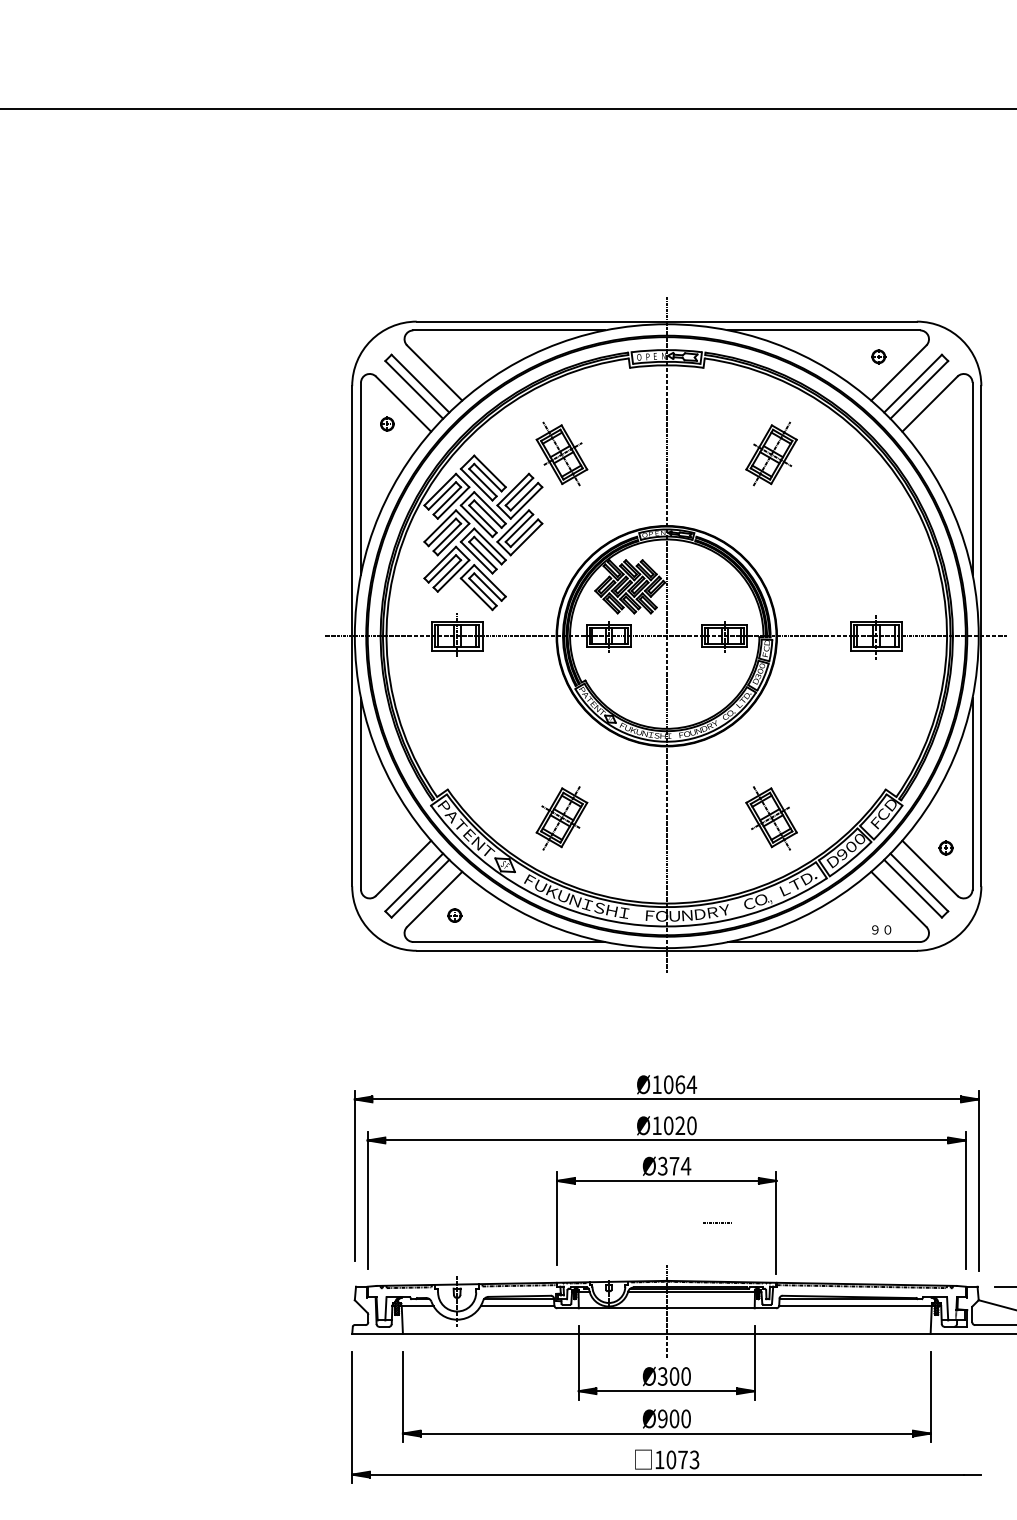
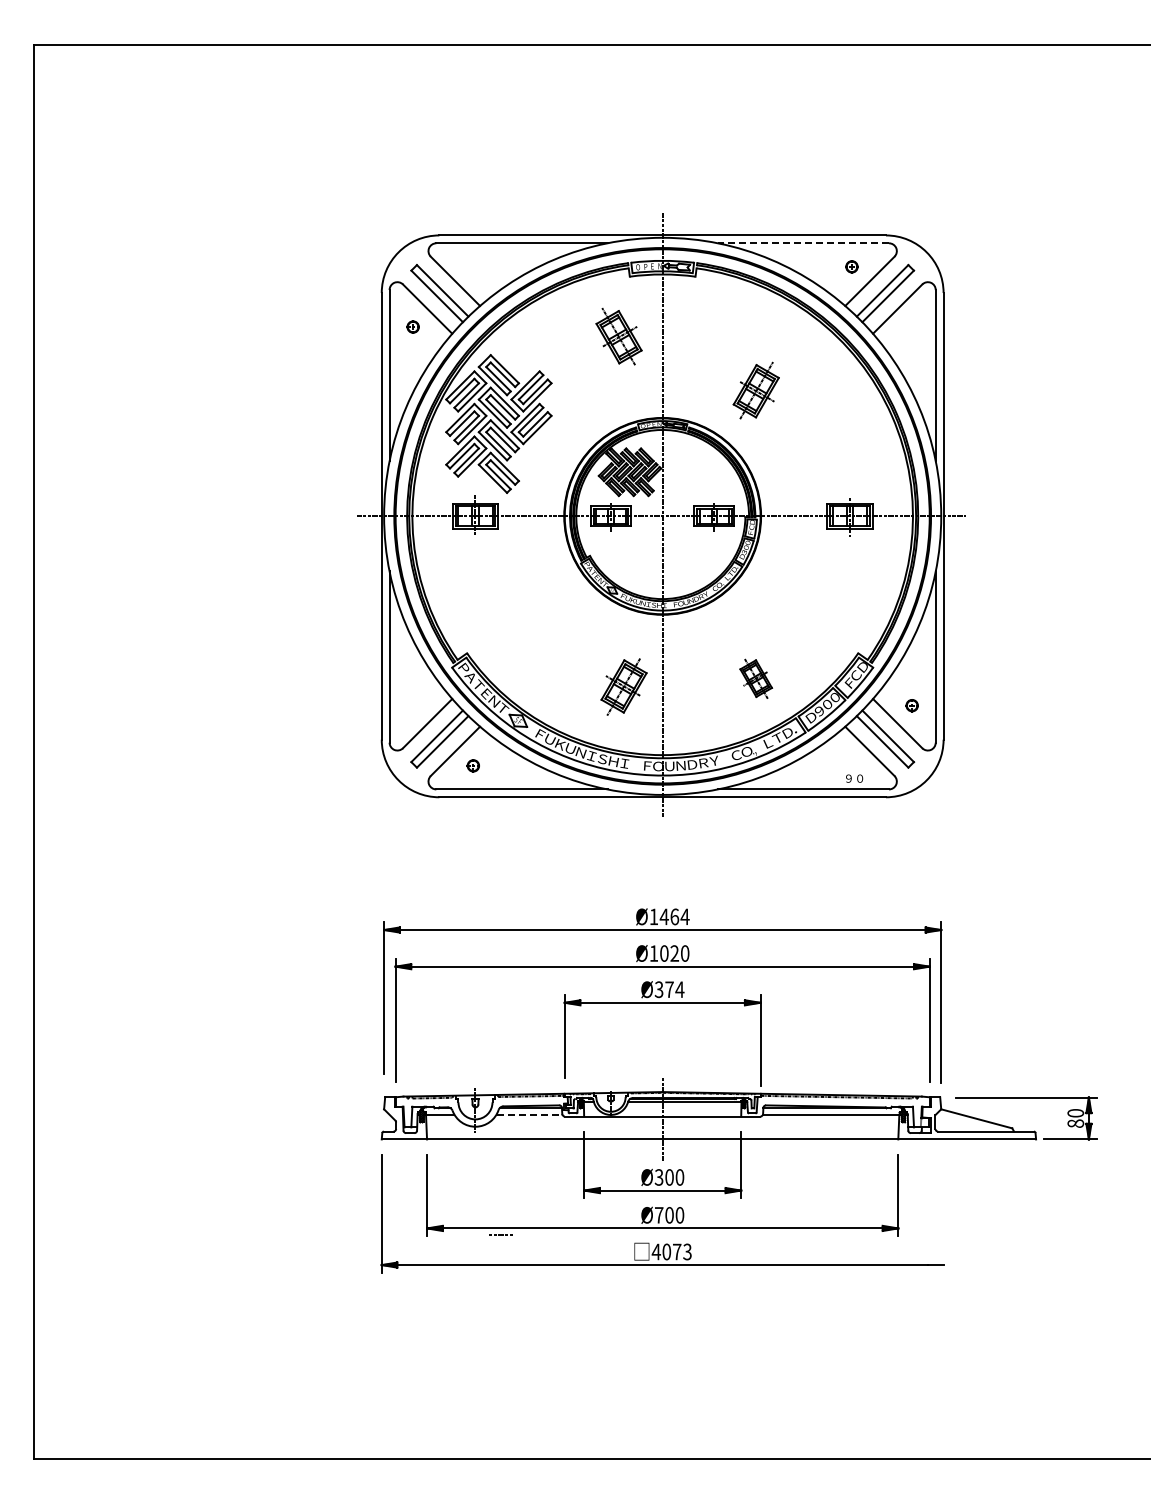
line: (824, 330) -> (803, 243), solid -> dashed
part: (561, 453) -> (618, 336), moved
part: (770, 453) -> (755, 390), moved
part: (561, 817) -> (623, 686), moved
part: (770, 817) -> (755, 678), size x0.7
text: (667, 1084) -> (663, 916), Ø1064 -> Ø1464
line: (715, 1222) -> (500, 1234), moved
line: (517, 1306) -> (529, 1114), solid -> dashed
text: (662, 1419) -> (658, 1215), Ø900 -> Ø700
text: (658, 1459) -> (655, 1251), 1073 -> 4073

